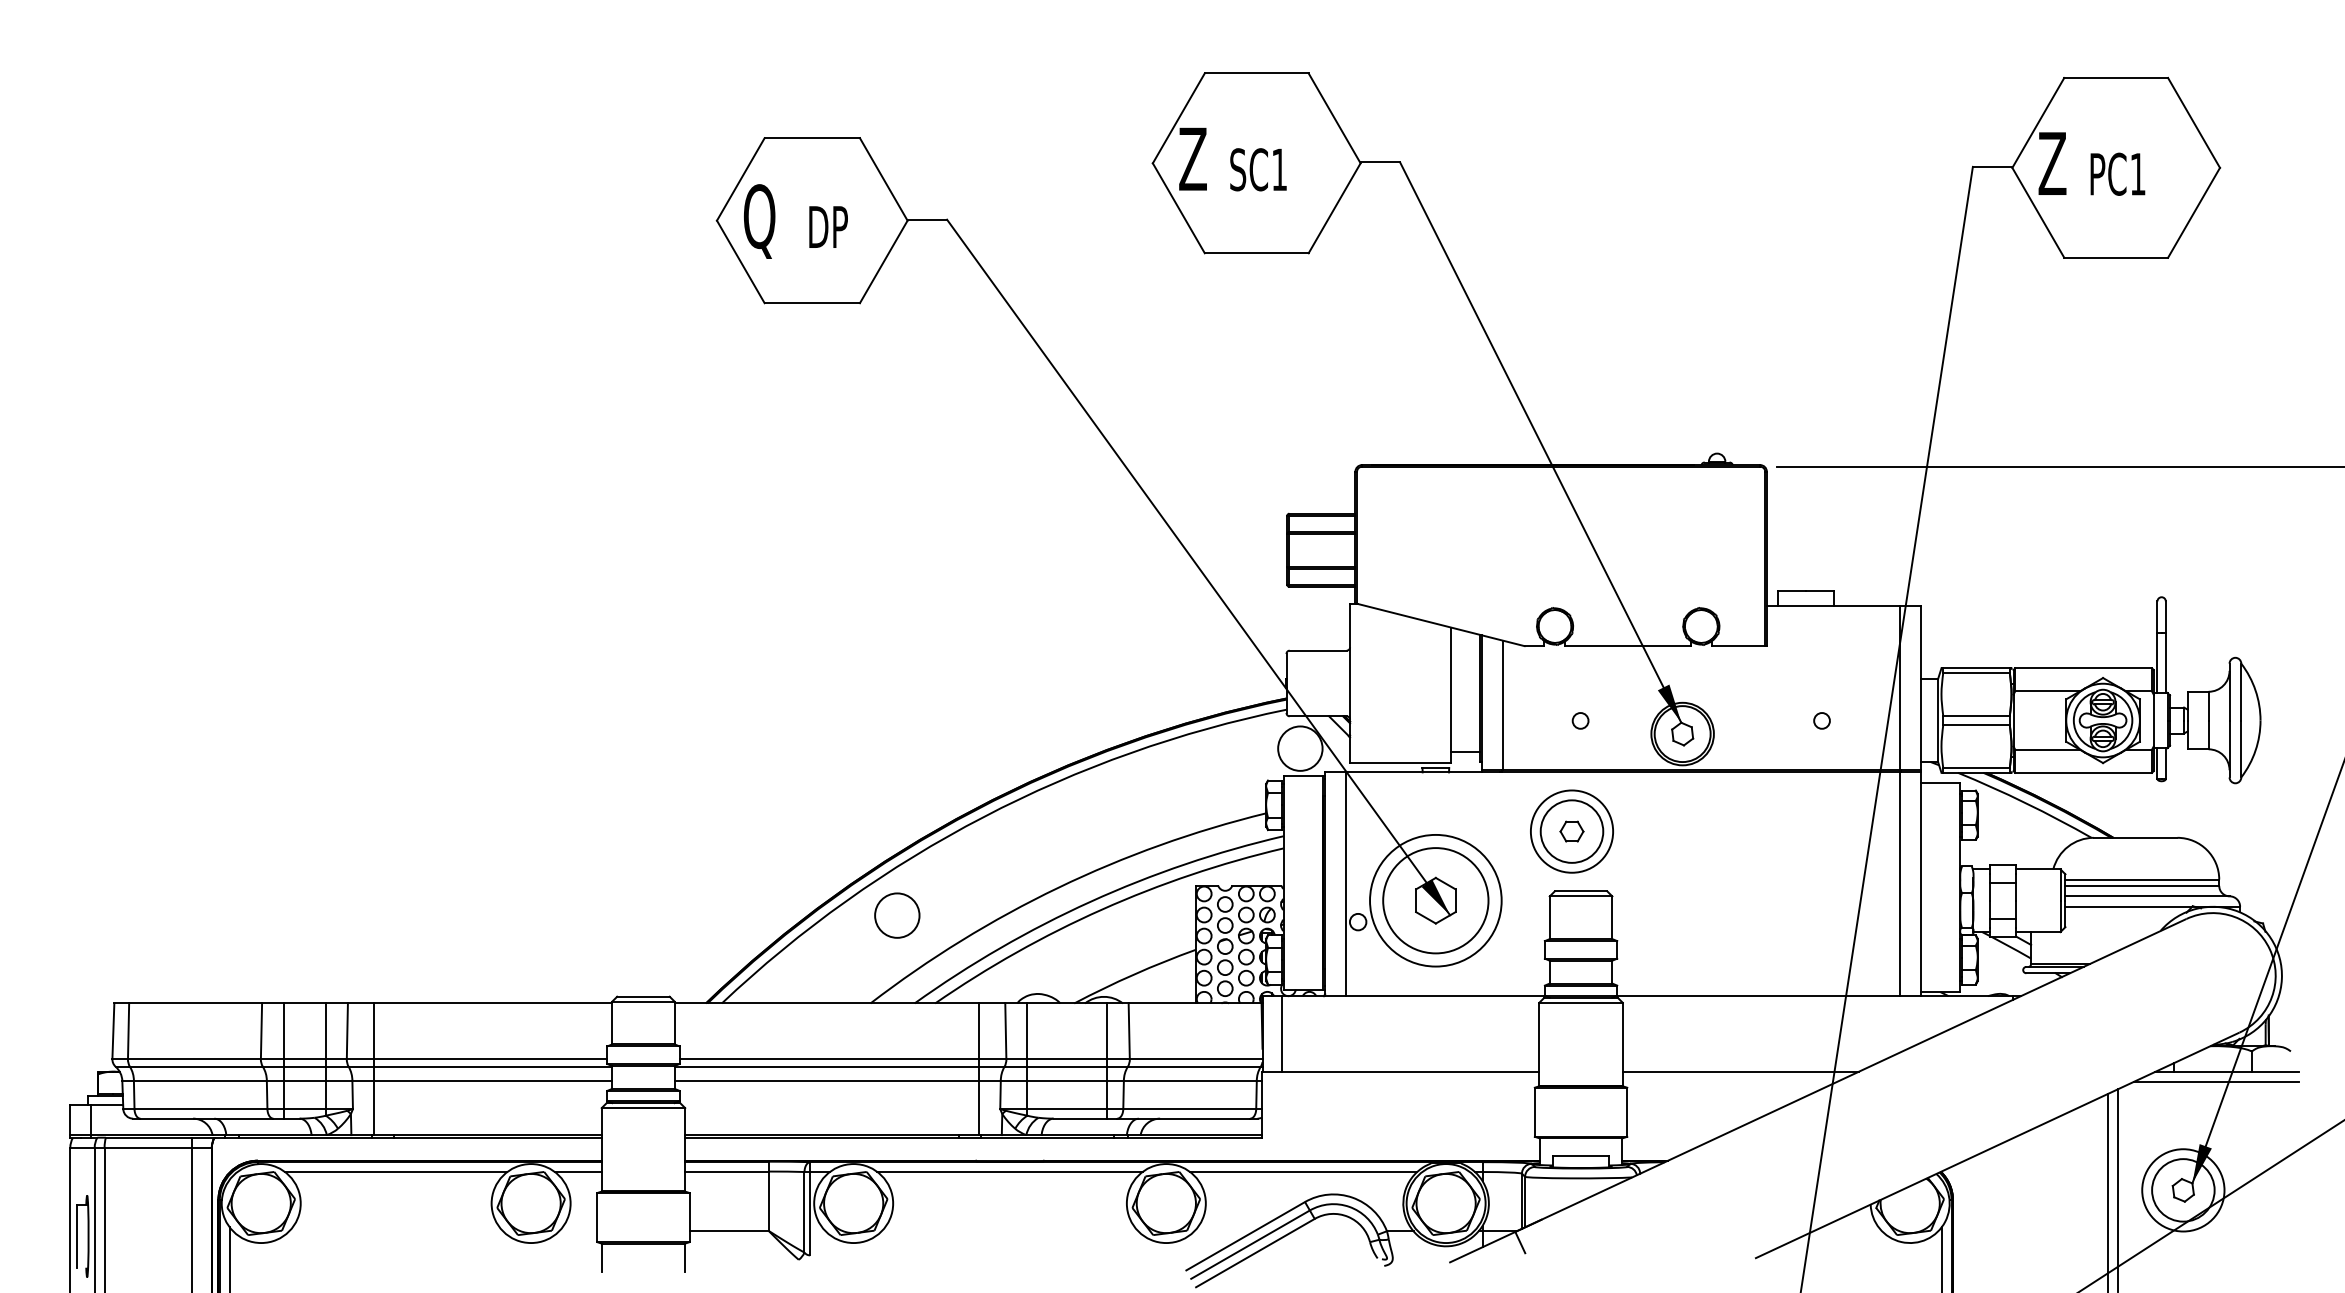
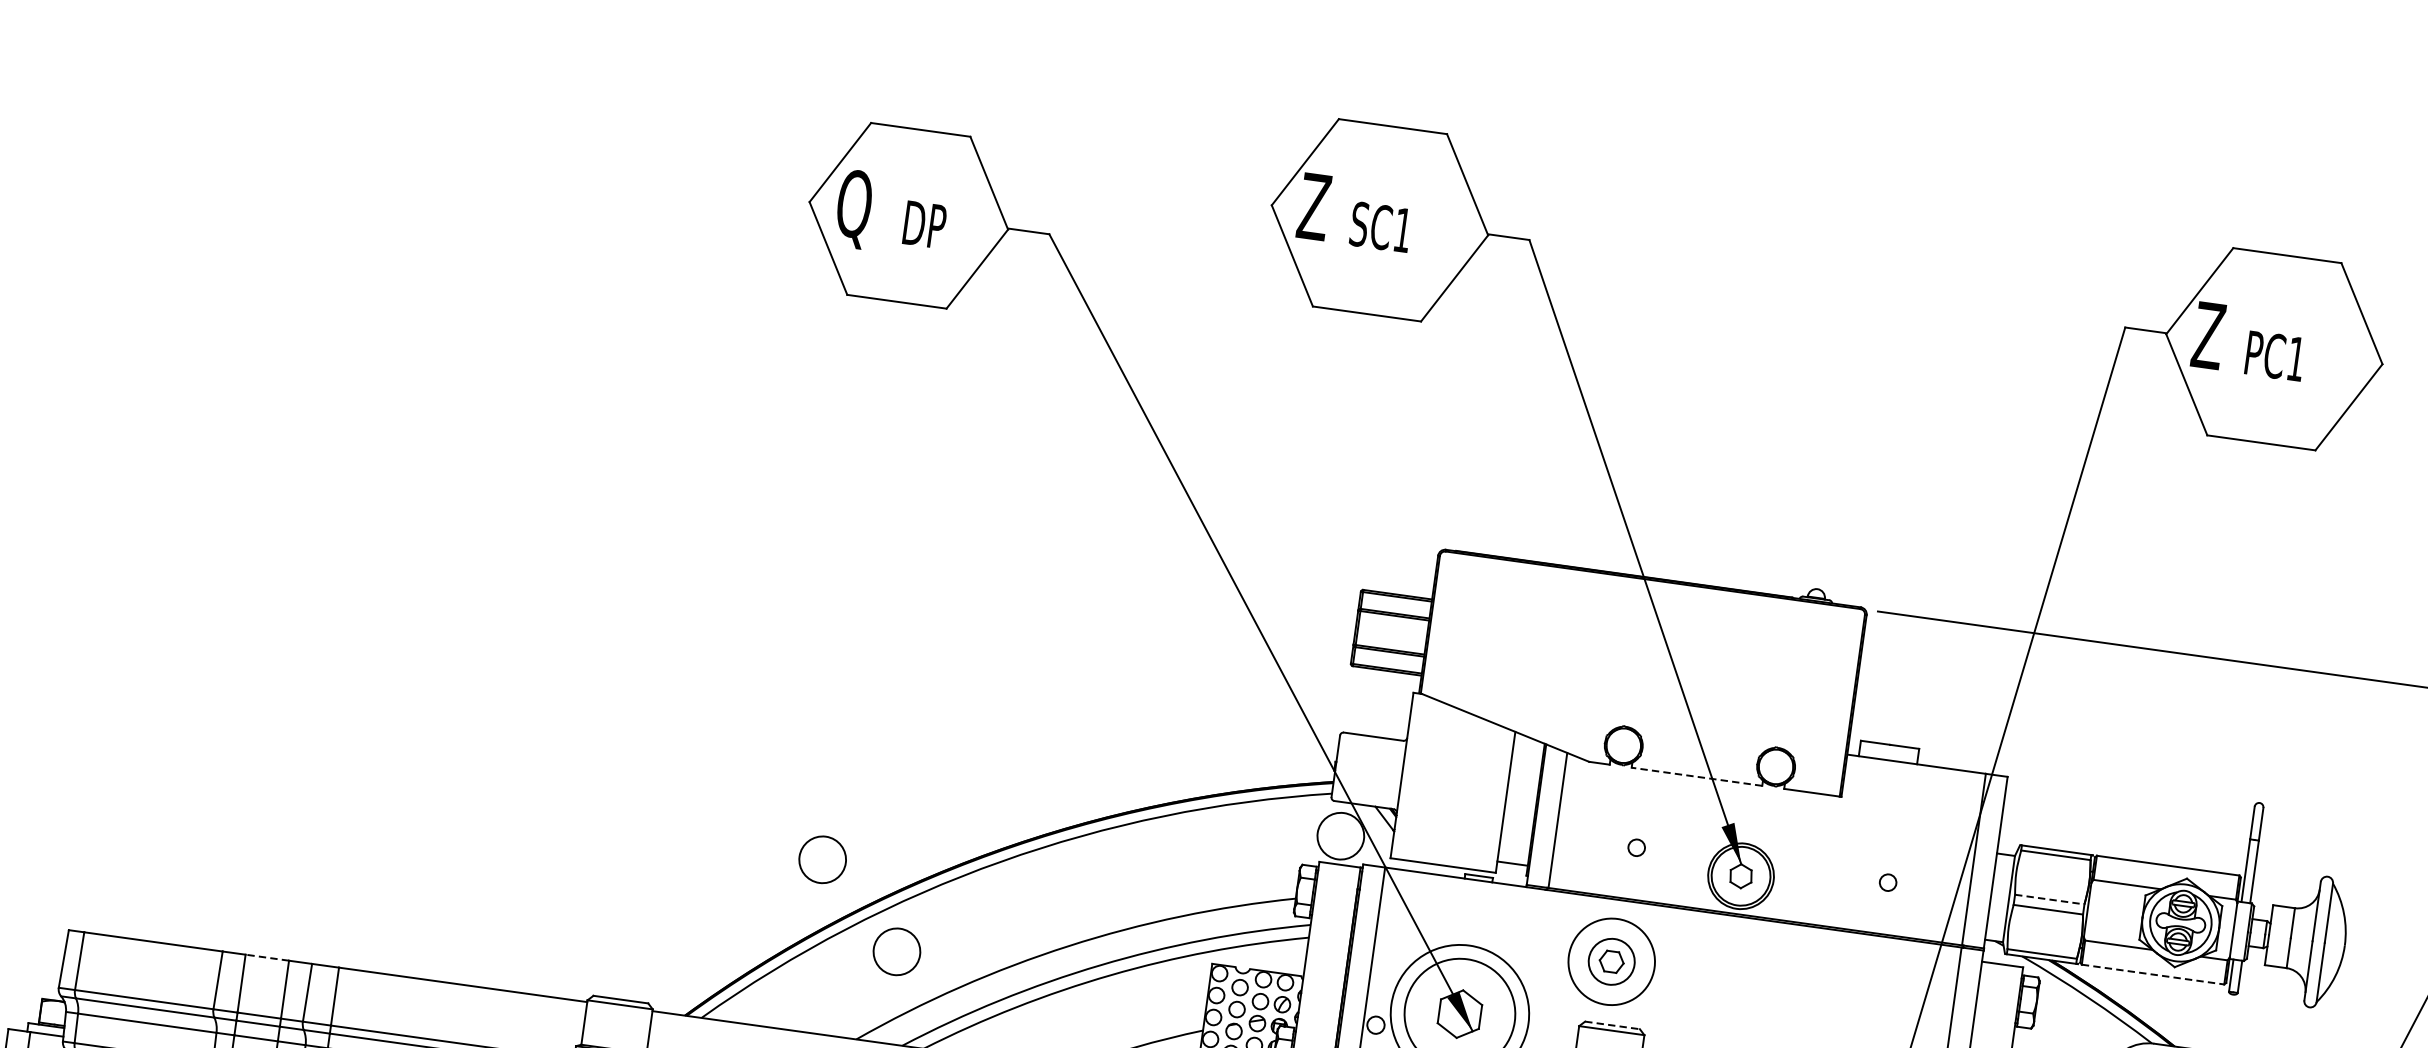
line: (1628, 646) -> (1697, 777), solid -> dashed
line: (1977, 715) -> (2050, 899), solid -> dashed
line: (2084, 772) -> (2154, 974), solid -> dashed
circle: (1571, 831) -> (1611, 961), size x0.7
circle: (815, 838) -> (822, 859), added
line: (1581, 891) -> (1612, 1025), solid -> dashed
line: (304, 1003) -> (266, 957), solid -> dashed

